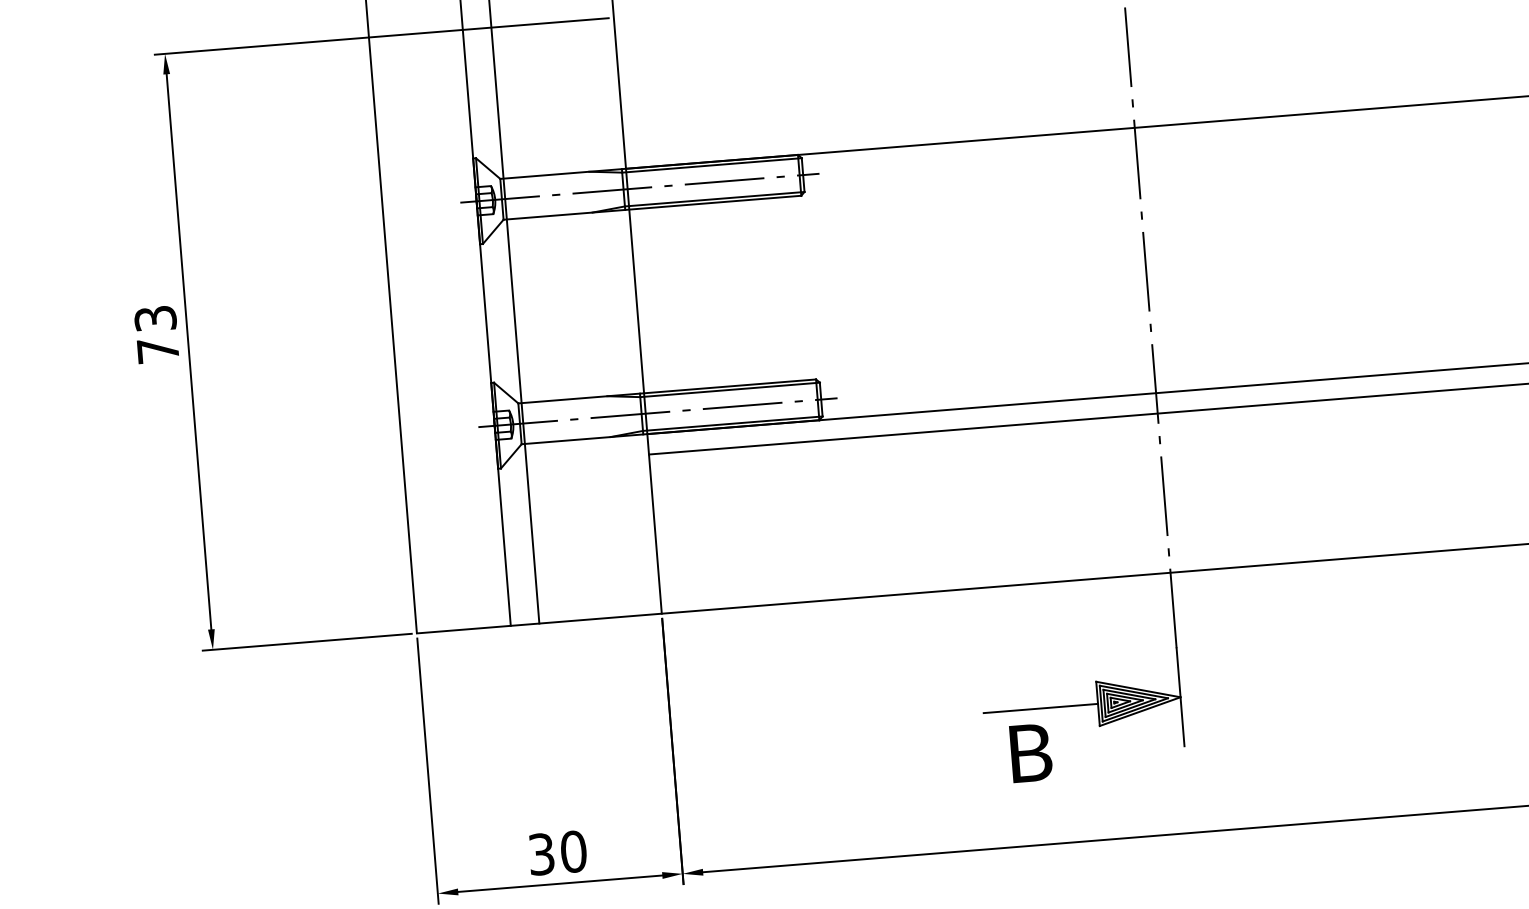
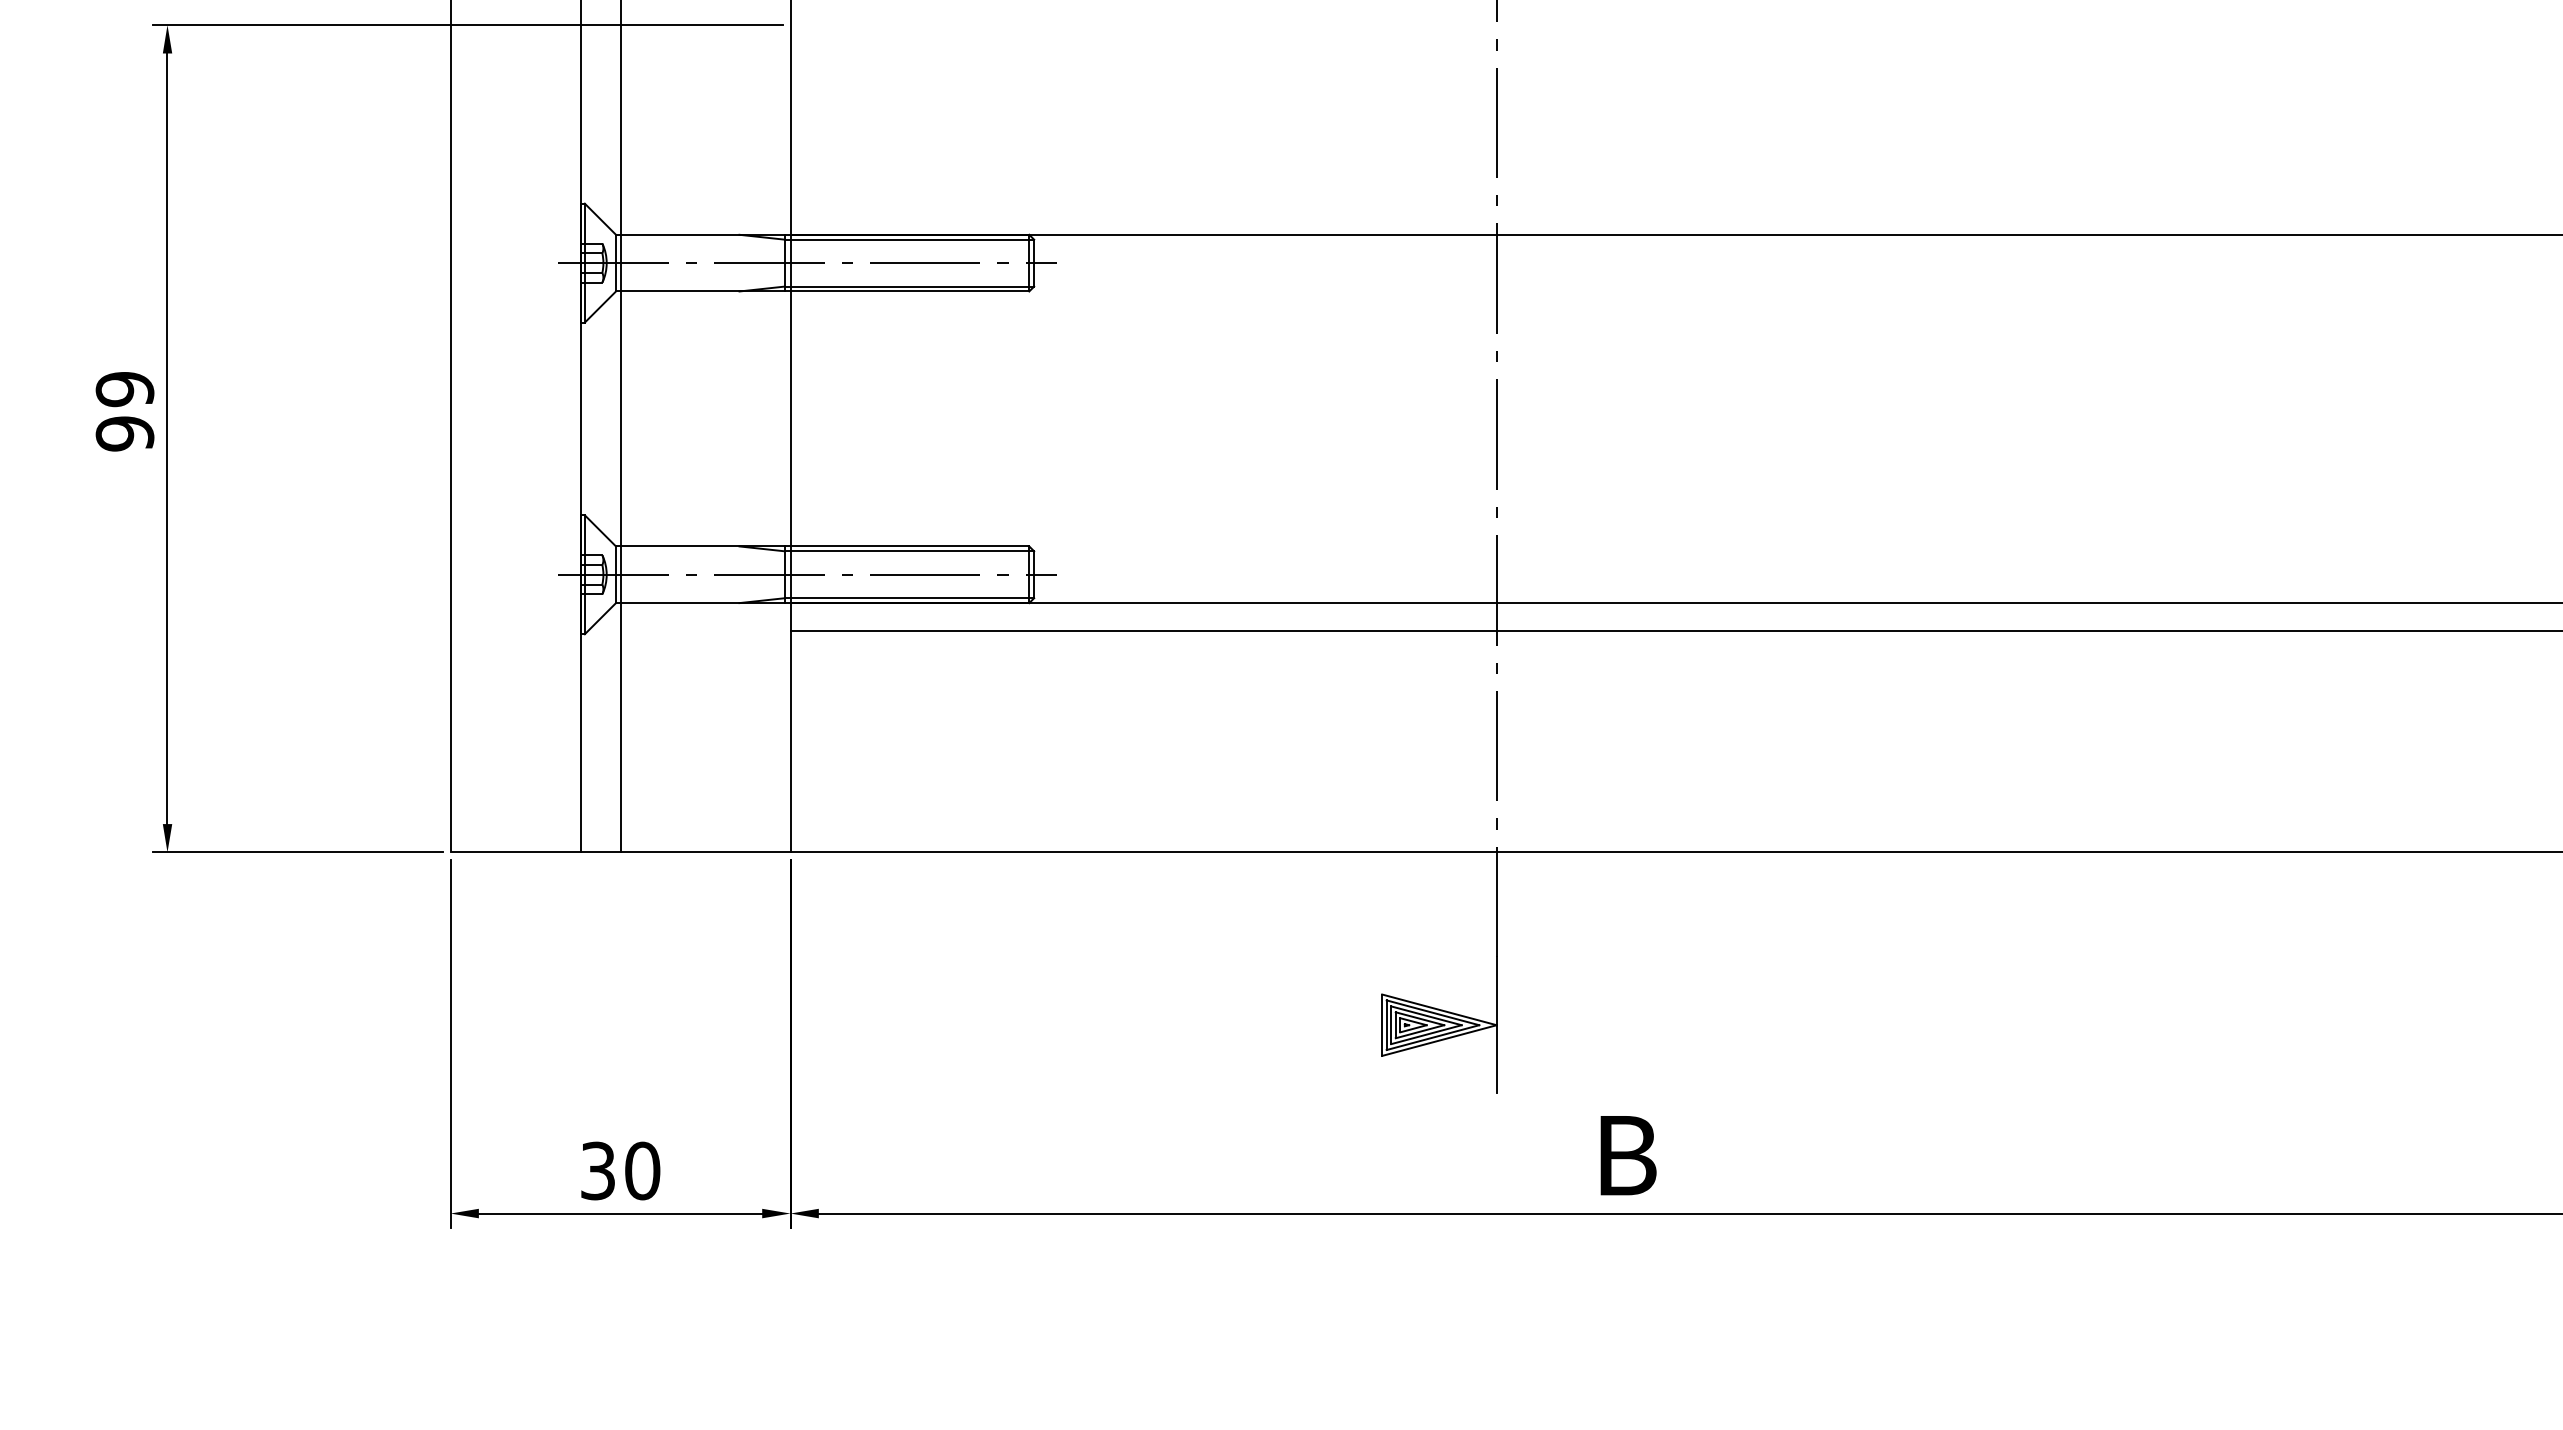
text: (156, 334) -> (124, 411), 73 -> 99
line: (1040, 708) -> (1302, 1025), removed
text: (1031, 752) -> (1628, 1155), moved

